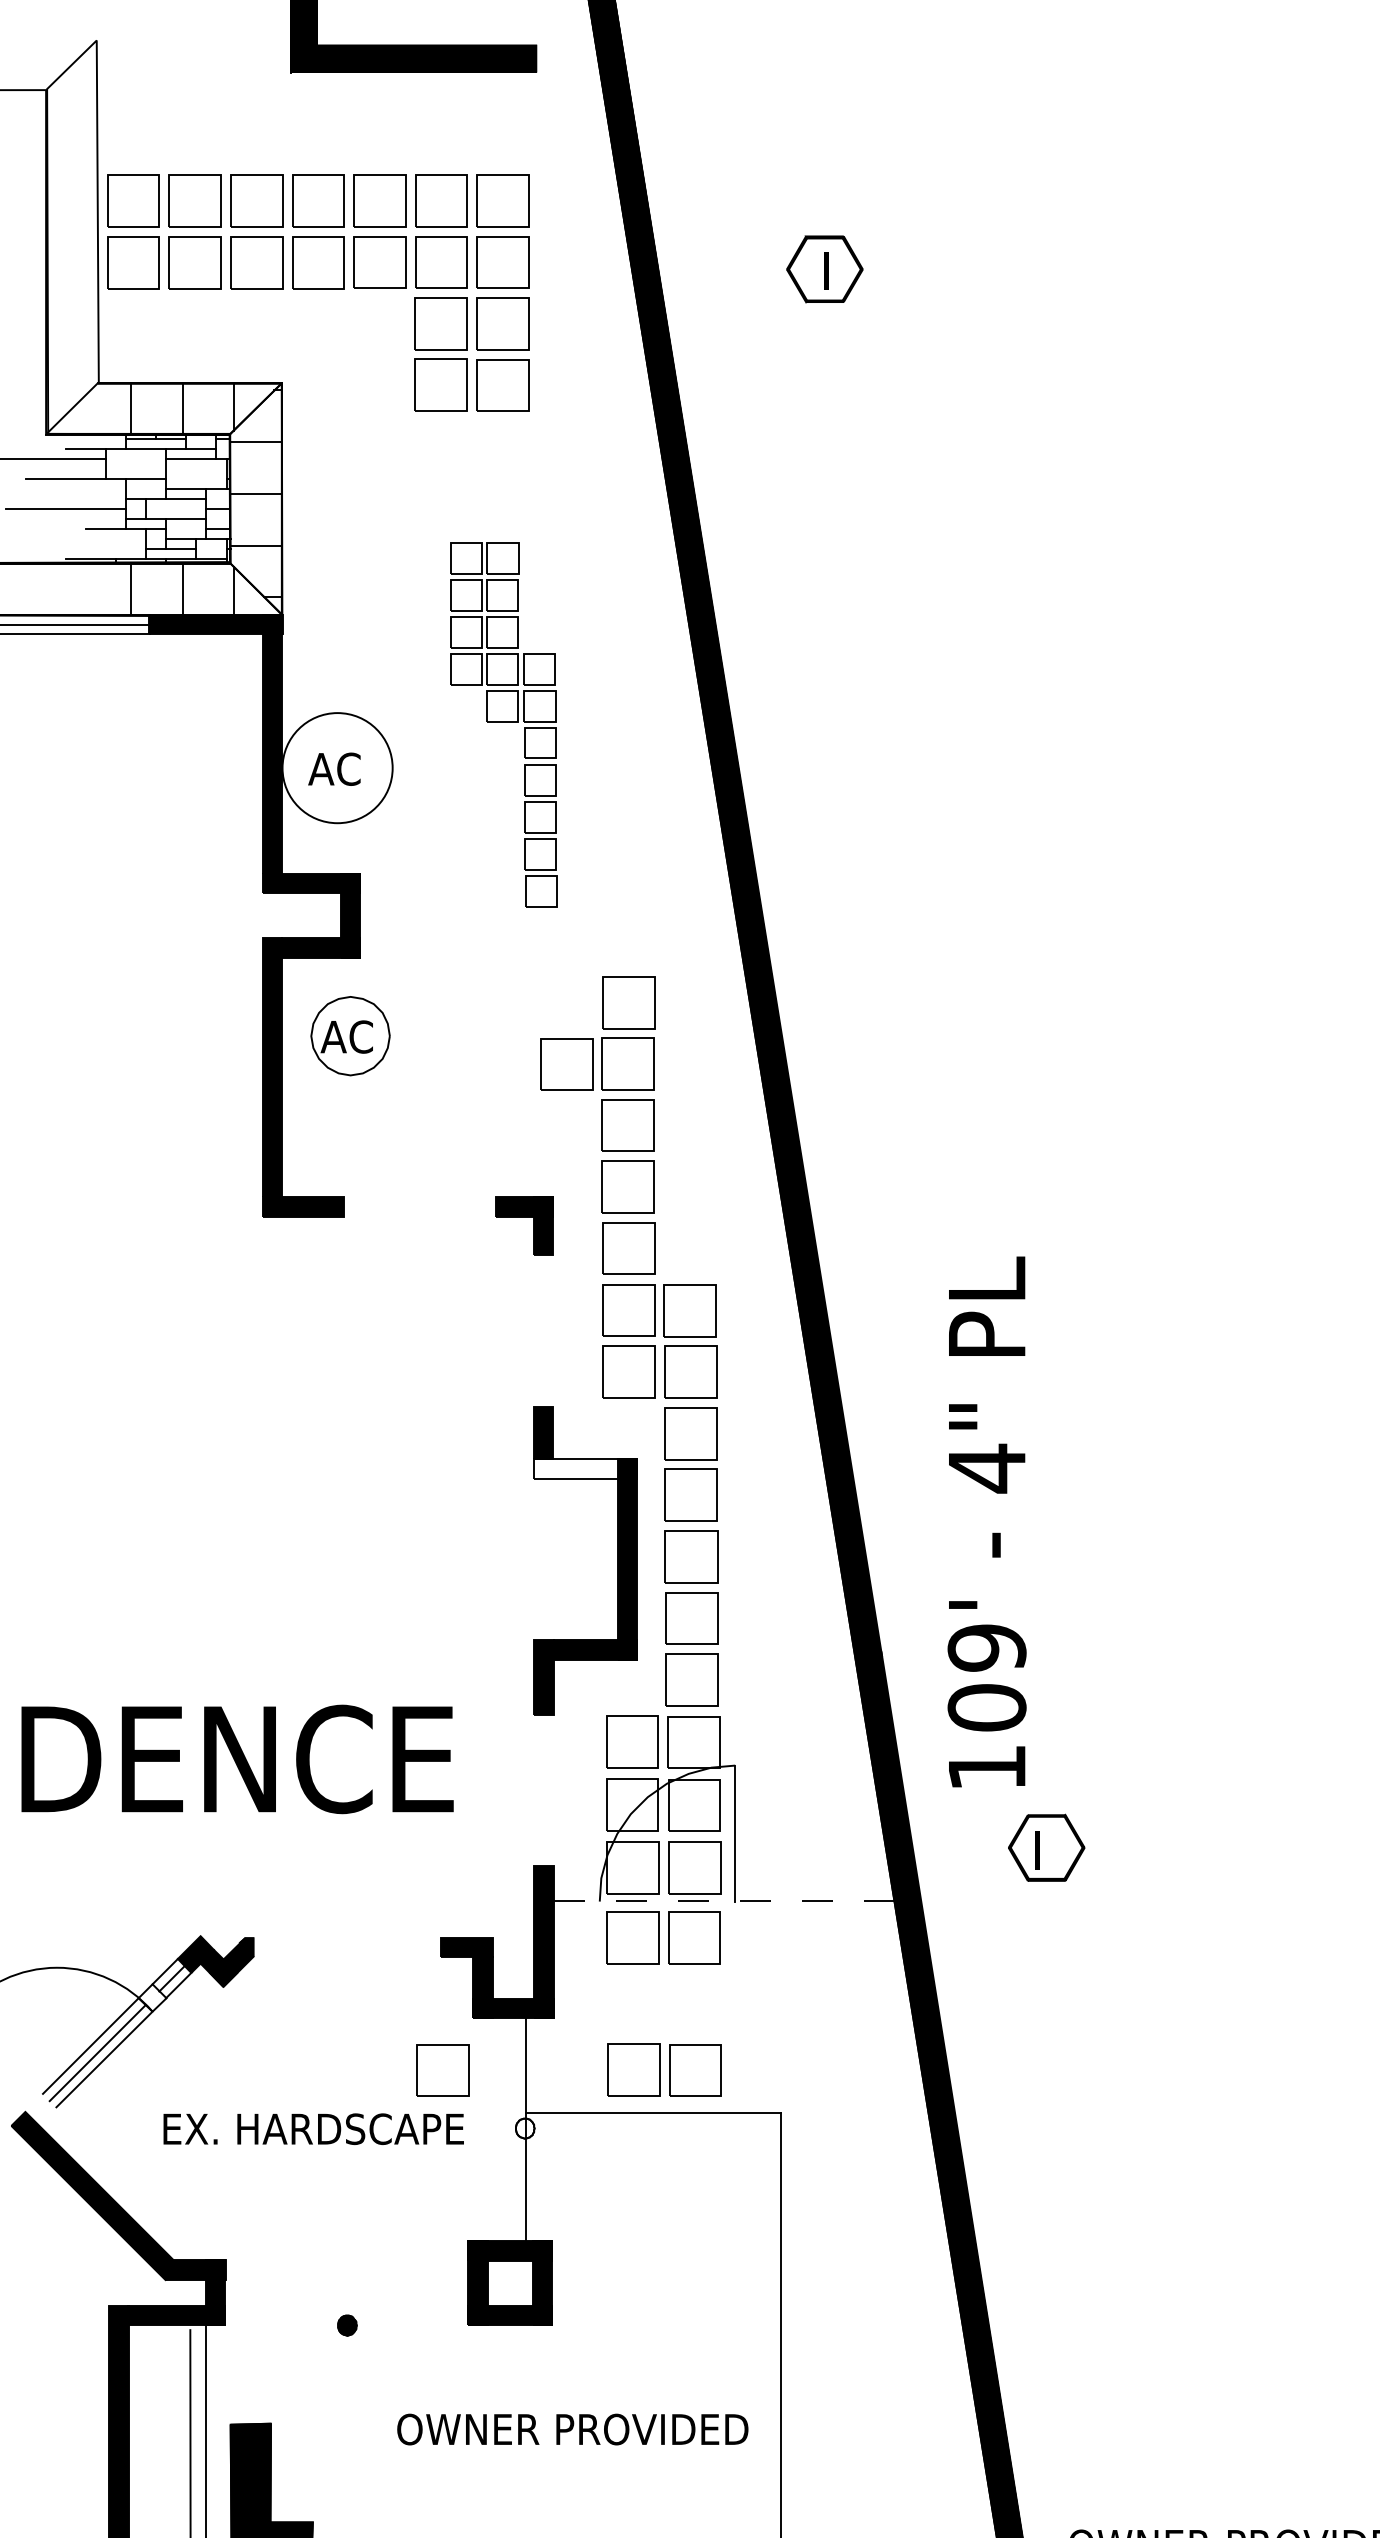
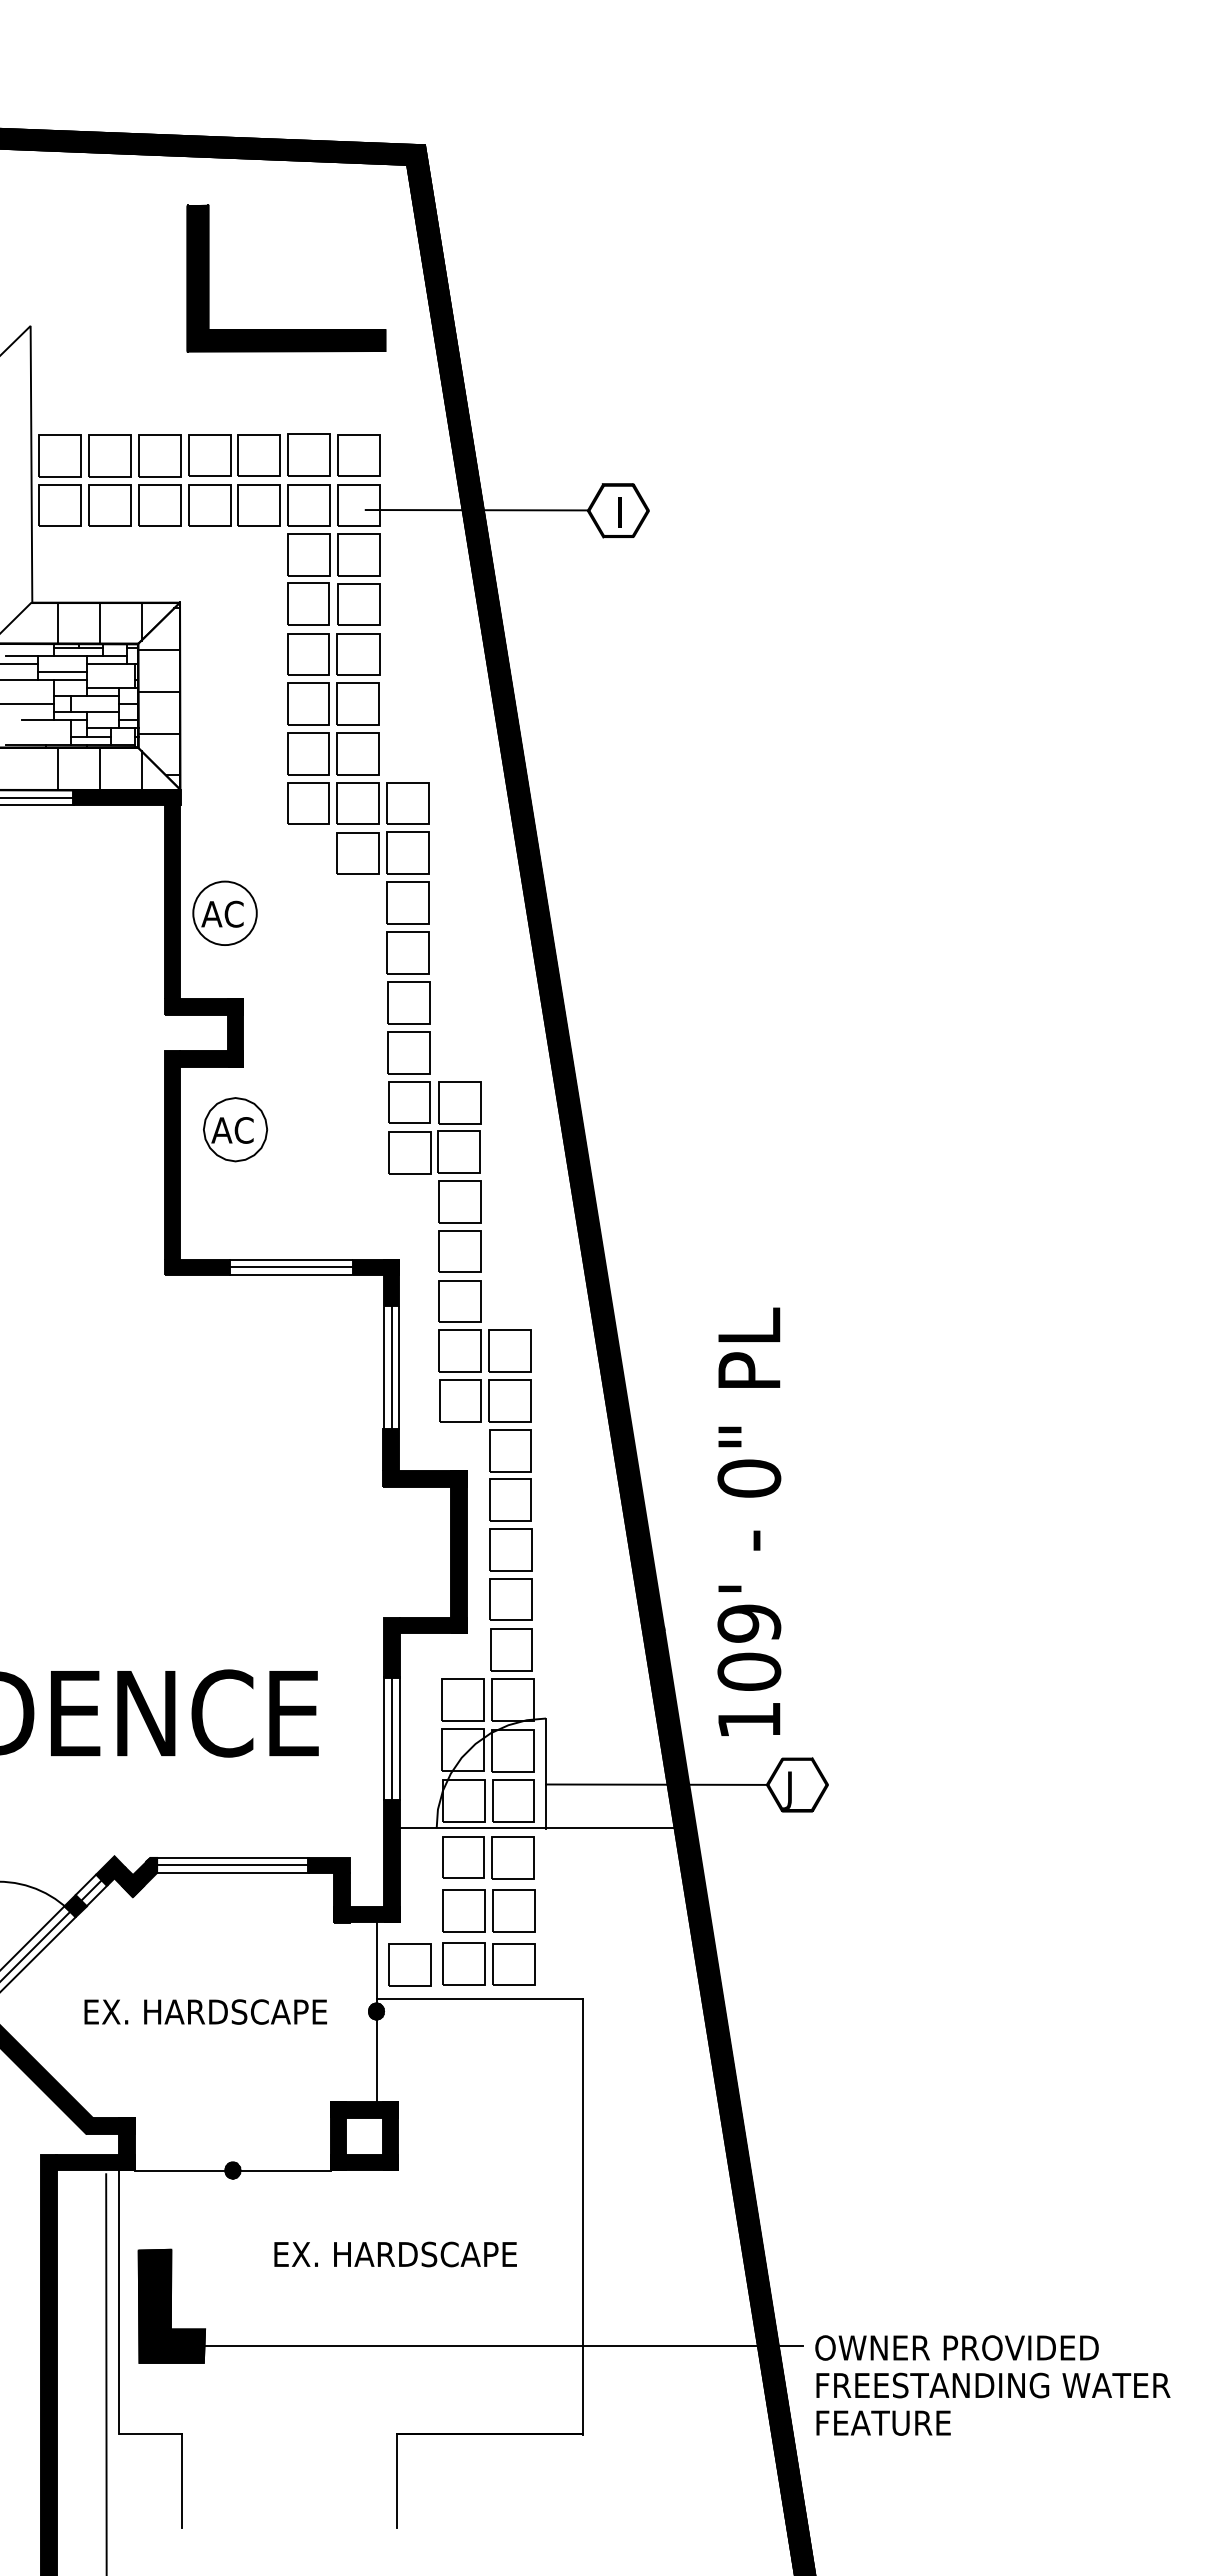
line: (649, 269) -> (476, 510), added
line: (136, 468) -> (62, 671), added
part: (502, 724) -> (358, 878), size x1.67
circle: (336, 768) -> (224, 913), size x0.71
line: (418, 1196) -> (290, 1259), added
line: (418, 1206) -> (290, 1267), added
line: (418, 1216) -> (290, 1275), added
line: (533, 1330) -> (383, 1367), added
line: (543, 1330) -> (391, 1367), added
line: (553, 1330) -> (399, 1367), added
fill: (584, 1468) -> (424, 1478), added
text: (987, 1468) -> (749, 1478), 4" -> 0"
line: (535, 1790) -> (384, 1738), added
line: (543, 1790) -> (391, 1738), added
line: (553, 1790) -> (399, 1738), added
line: (873, 1847) -> (657, 1784), added
text: (1033, 1853) -> (786, 1789), I -> J
line: (724, 1900) -> (537, 1827), dashed -> solid
line: (346, 1937) -> (232, 1857), added
line: (346, 1947) -> (232, 1865), added
line: (346, 1956) -> (232, 1872), added
fill: (152, 1998) -> (75, 1906), added
part: (663, 2003) -> (488, 1910), added
part: (442, 2070) -> (409, 1964), moved
fill: (525, 2128) -> (376, 2011), added
line: (346, 2325) -> (232, 2170), added
text: (572, 2429) -> (414, 2254), OWNER PROVIDED -> EX. HARDSCAPE

